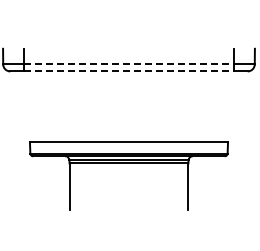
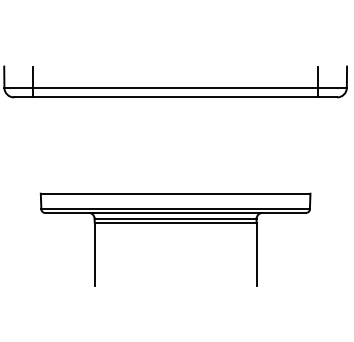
line: (129, 64) -> (176, 87), dashed -> solid
line: (129, 71) -> (176, 97), dashed -> solid

